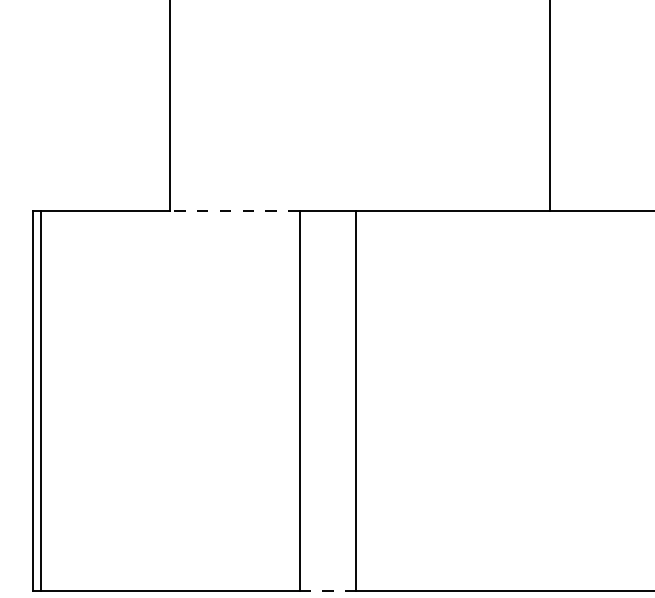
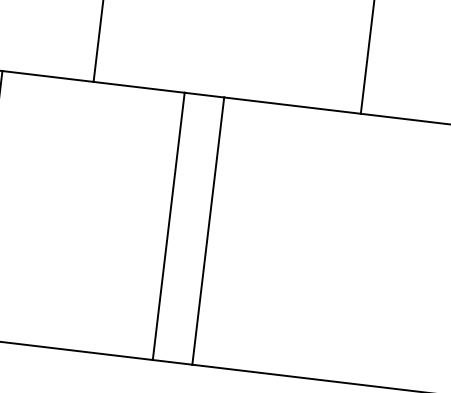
line: (234, 211) -> (138, 87), dashed -> solid
line: (328, 591) -> (173, 362), dashed -> solid

